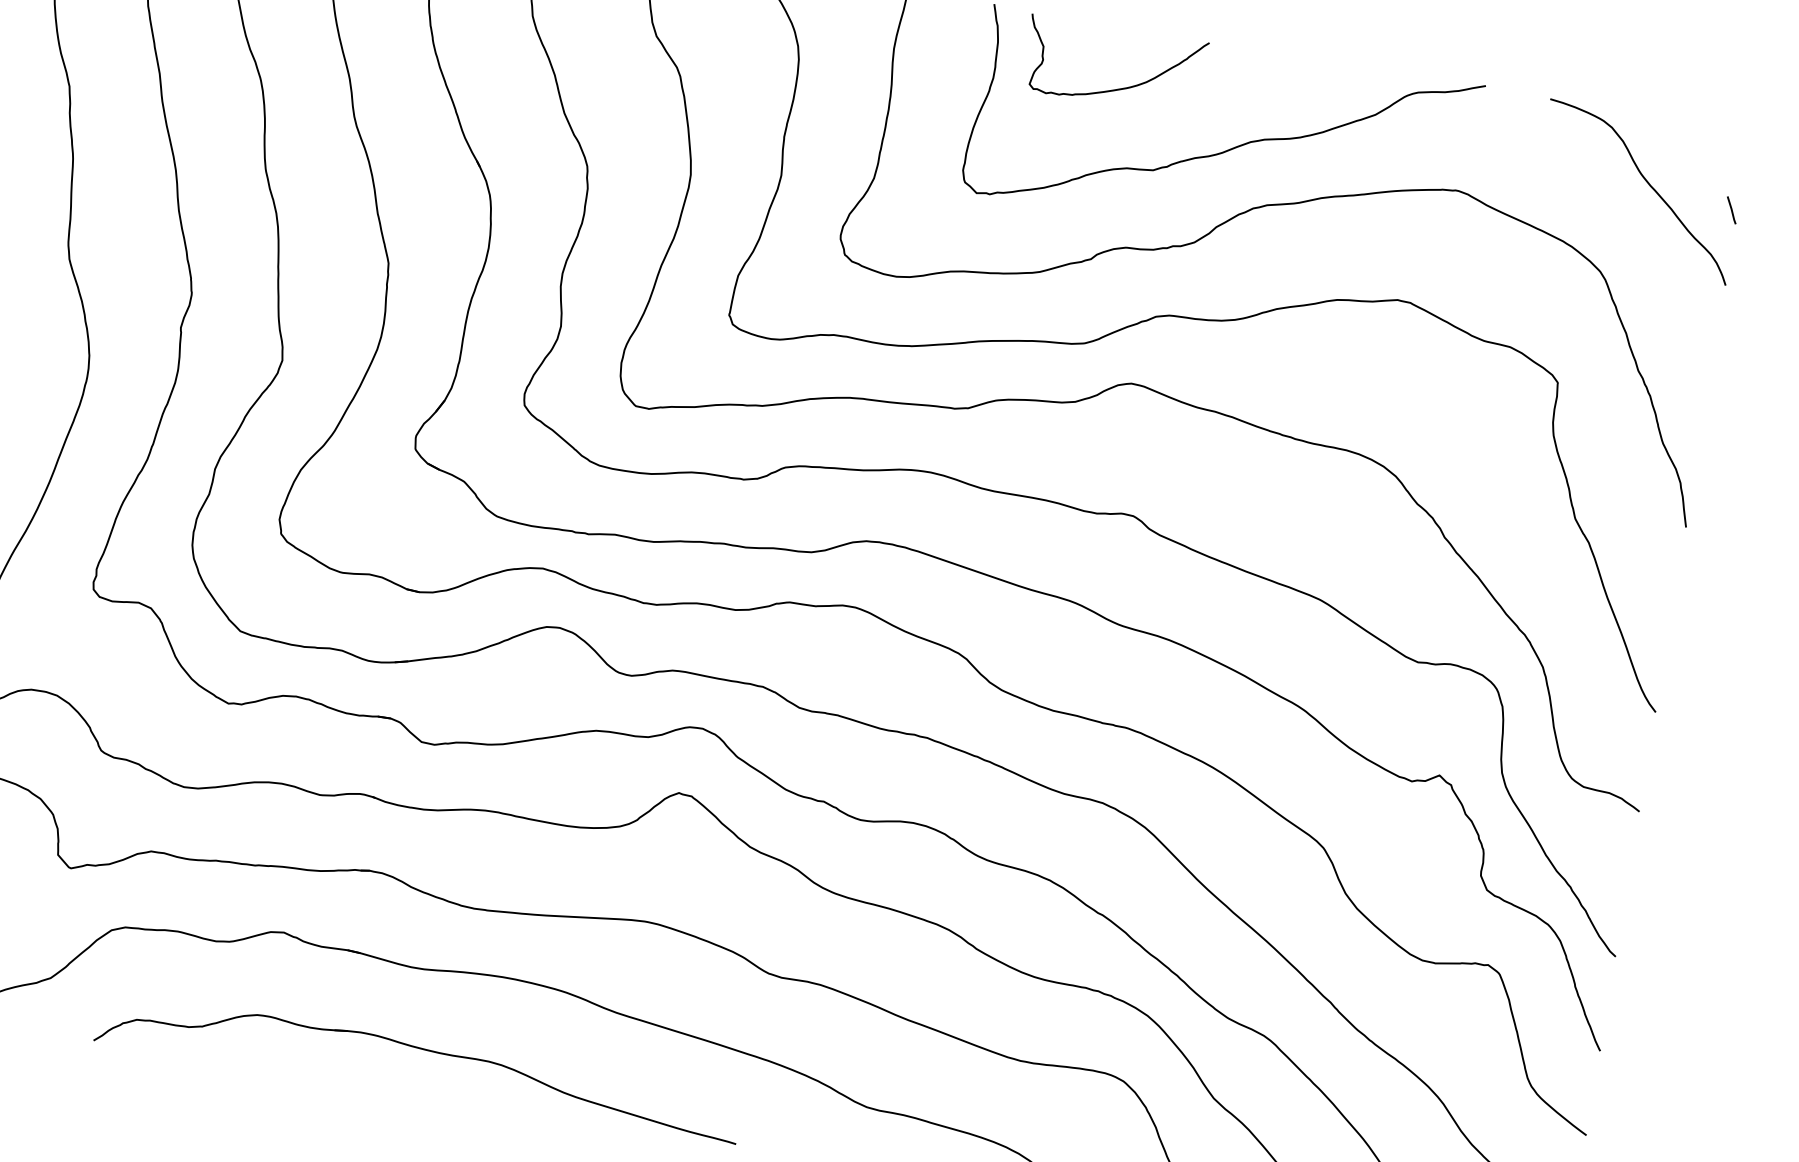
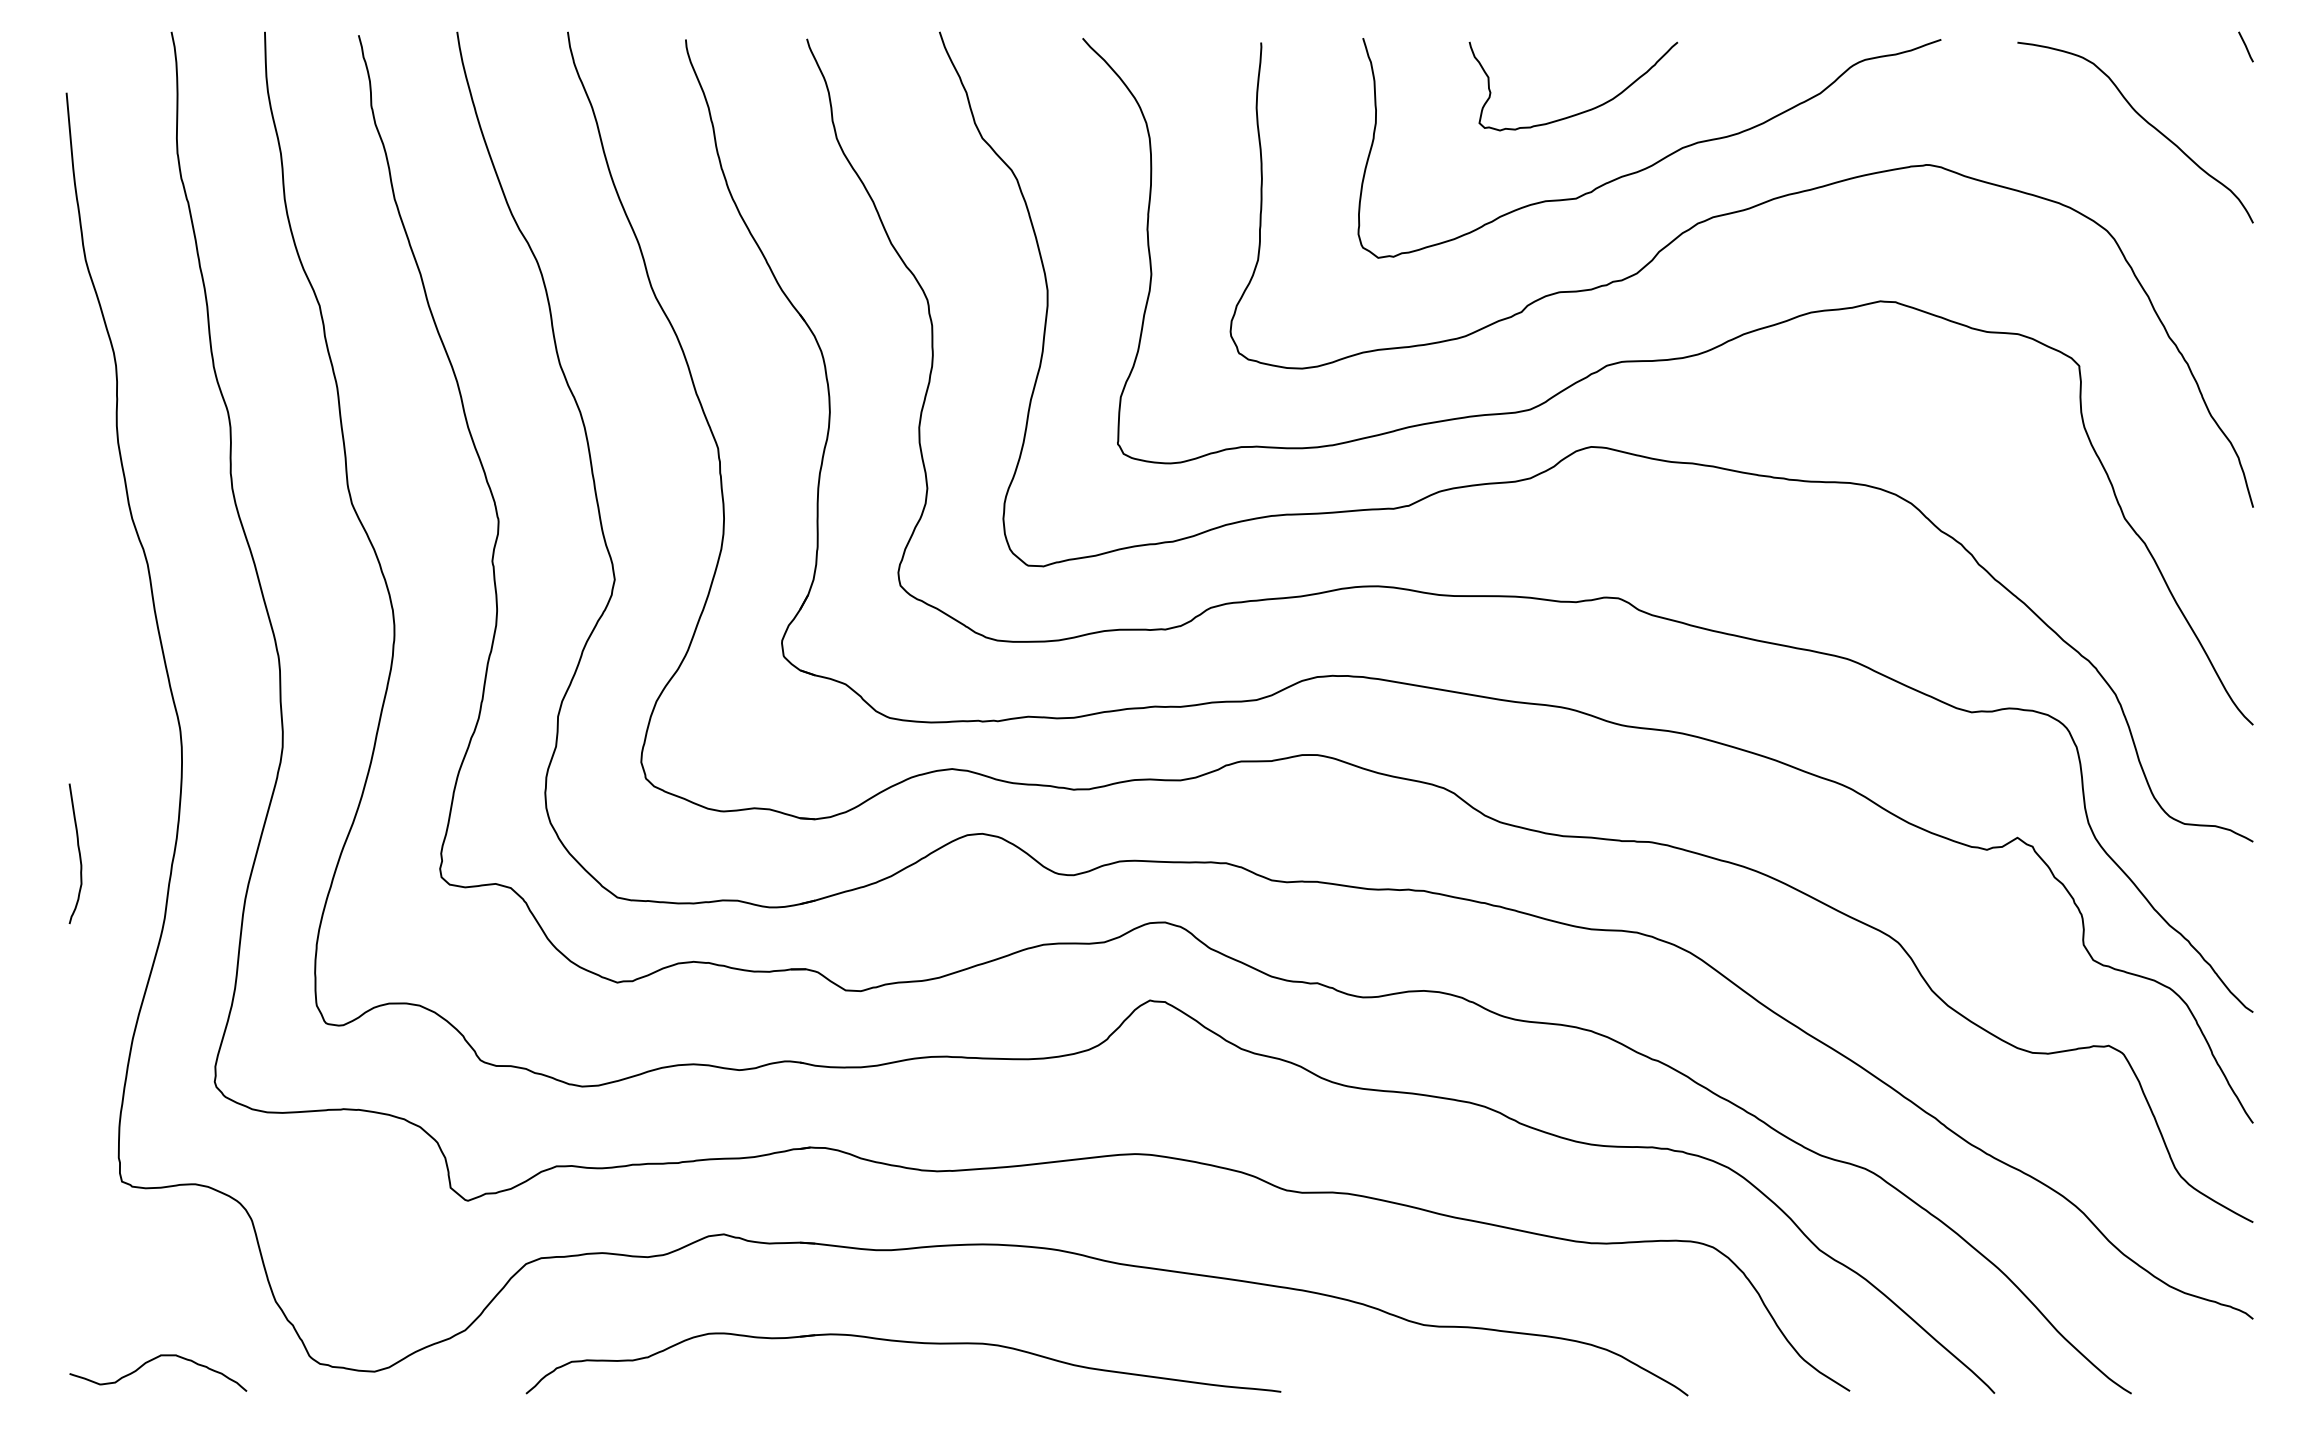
curve: (1118, 88) -> (1582, 111), moved
line: (1731, 209) -> (2245, 46), moved

